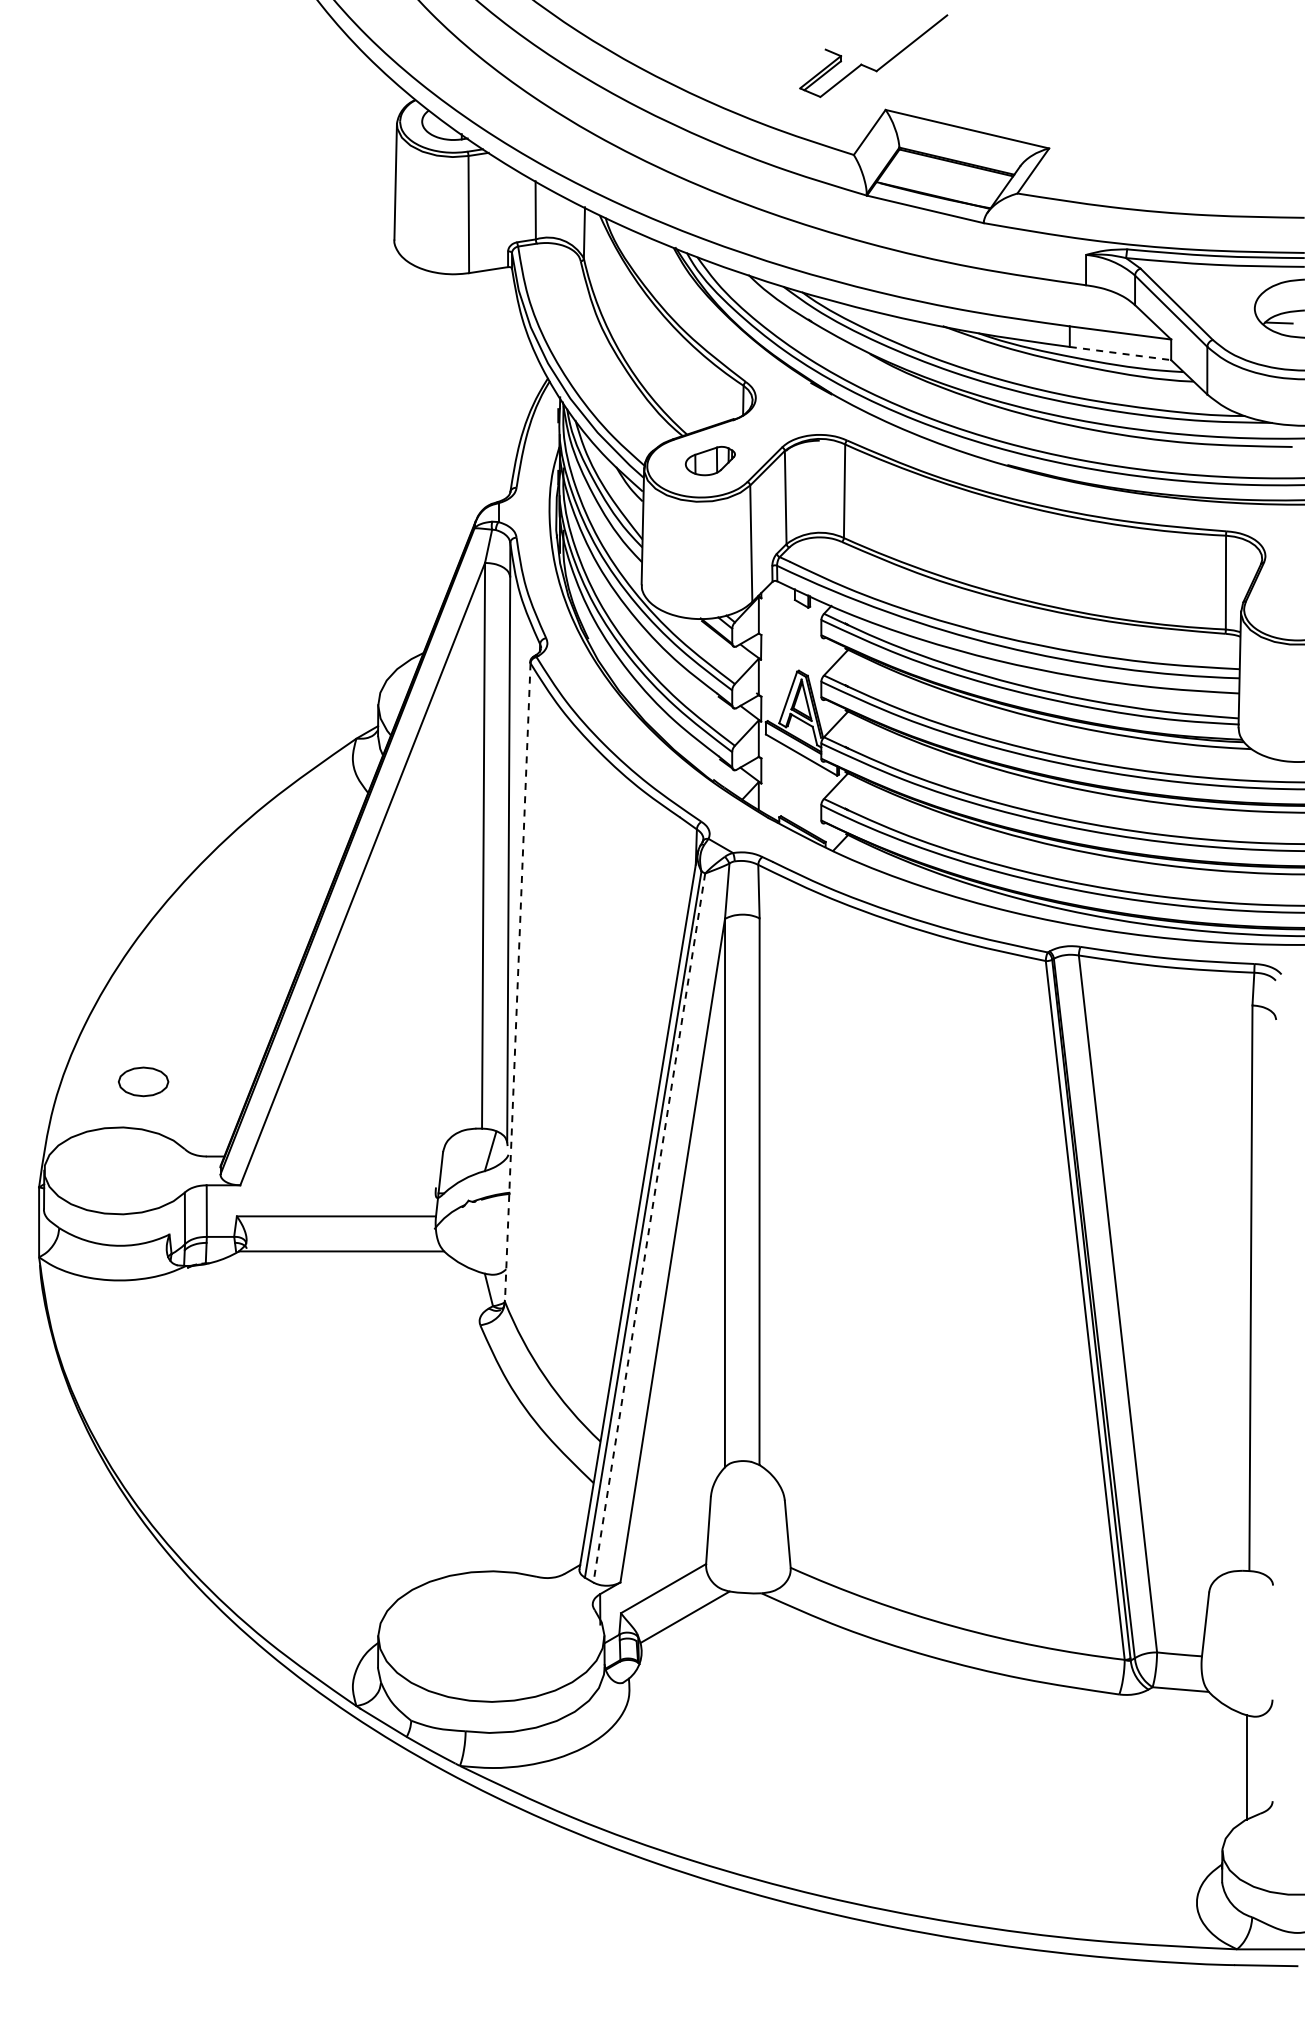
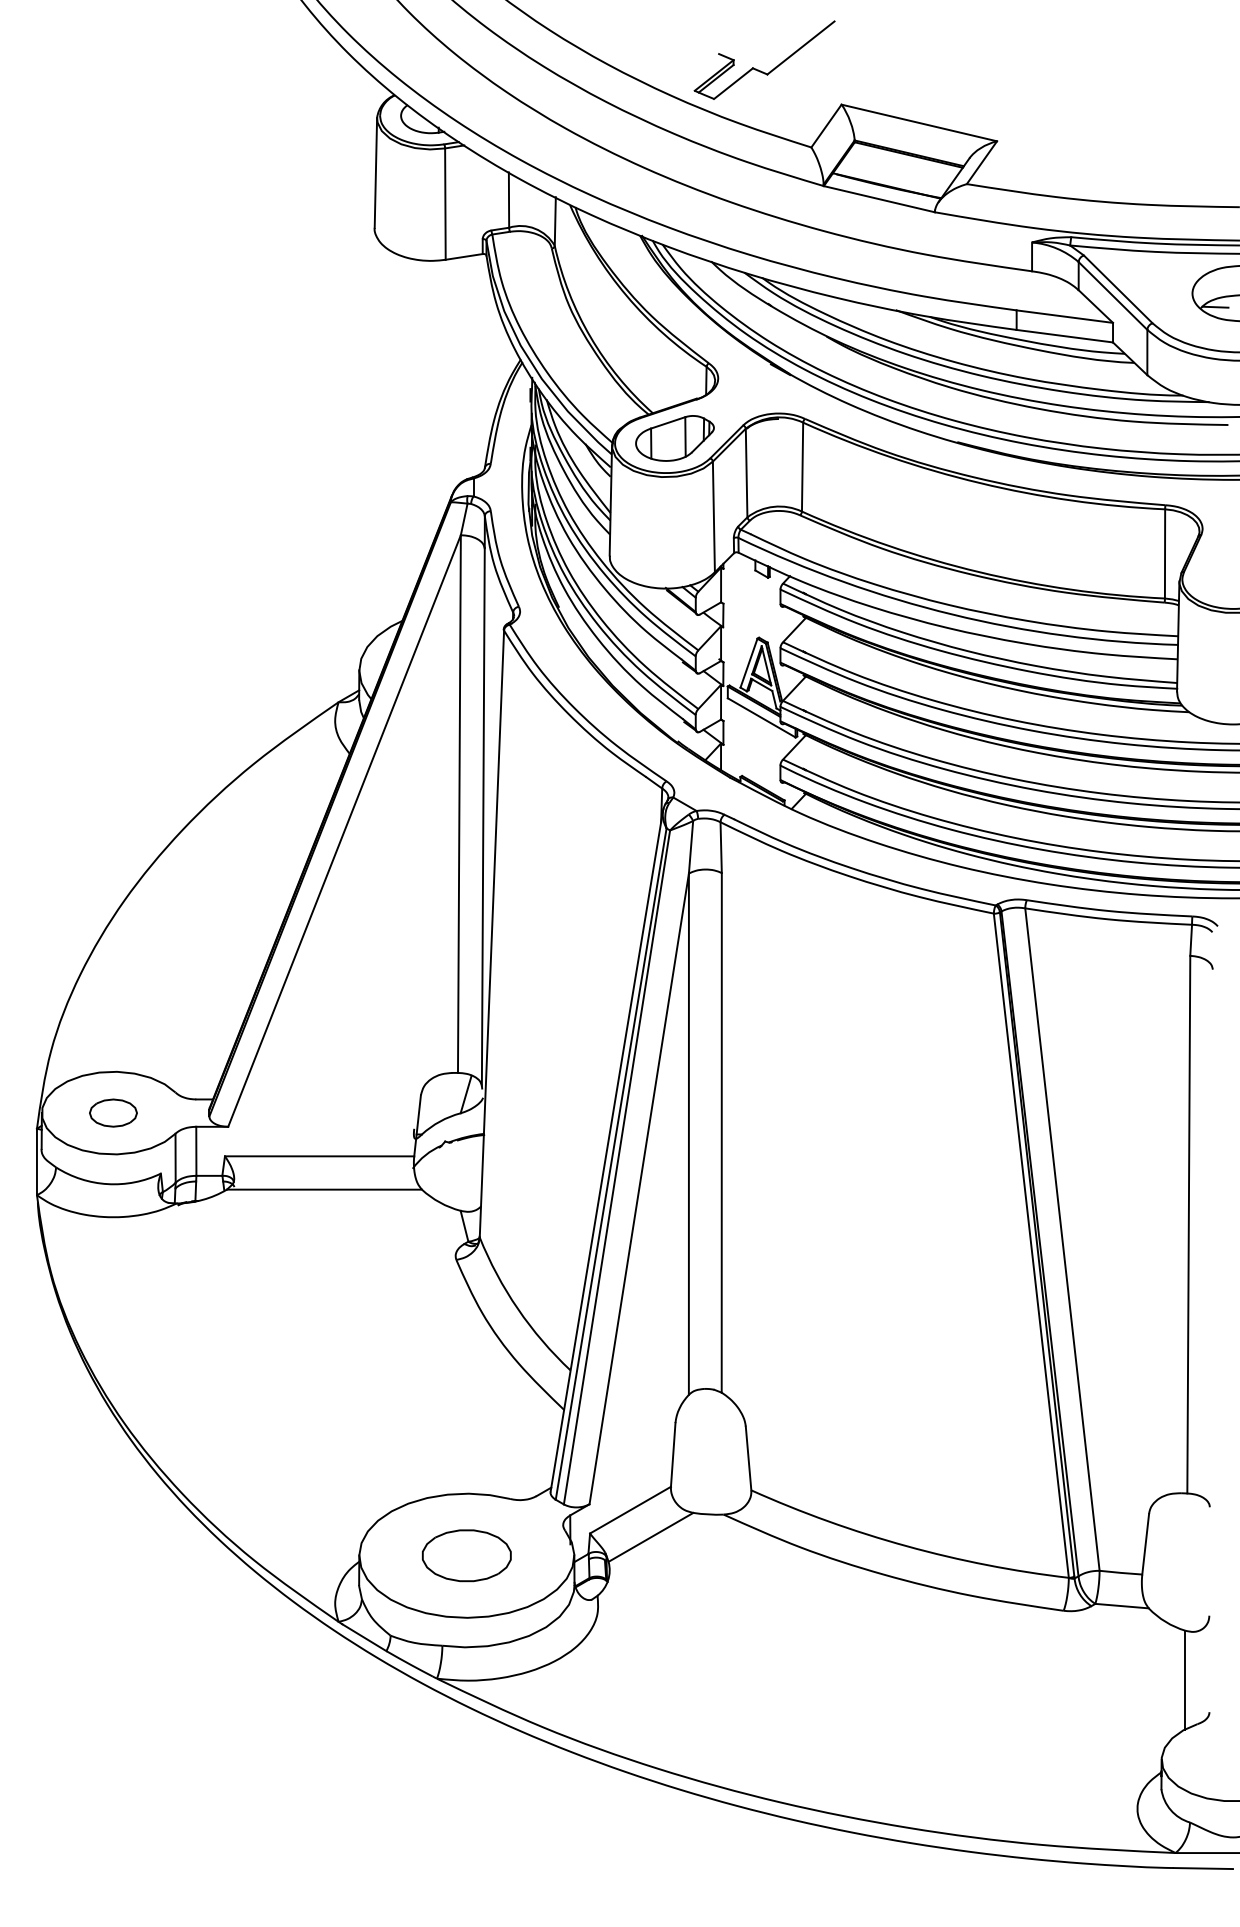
part: (868, 66) -> (759, 70), moved
line: (1120, 353) -> (1064, 336), dashed -> solid
part: (710, 460) -> (675, 437), size x1.67
line: (517, 983) -> (491, 934), dashed -> solid
part: (143, 1081) -> (113, 1112), moved
line: (649, 1228) -> (617, 1167), dashed -> solid
part: (491, 1636) -> (466, 1555), added

